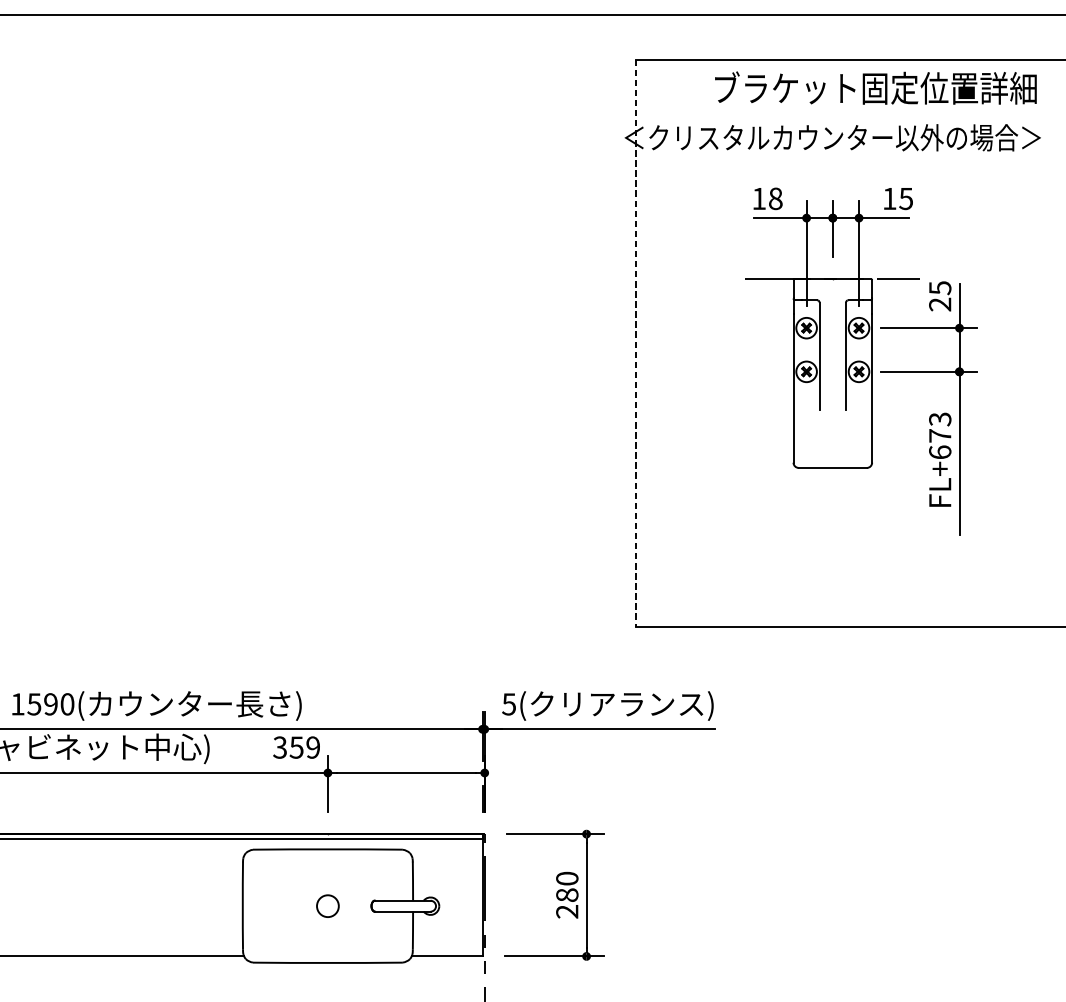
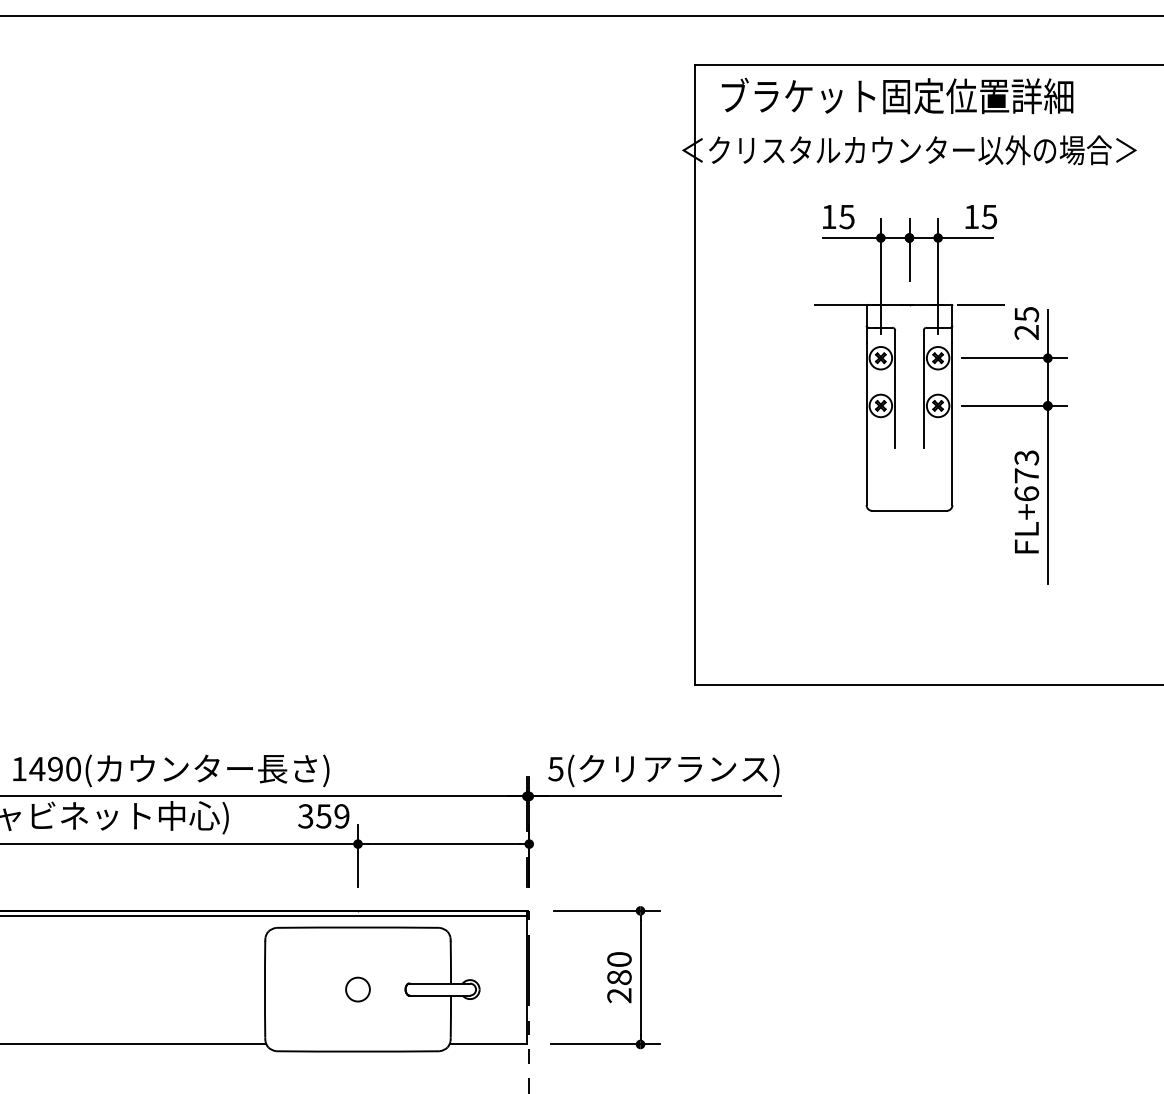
text: (875, 87) -> (897, 95), moved
text: (775, 198) -> (846, 216), 18 -> 15
line: (635, 343) -> (694, 375), dashed -> solid
text: (34, 704) -> (37, 769), 1590( -> 1490(

